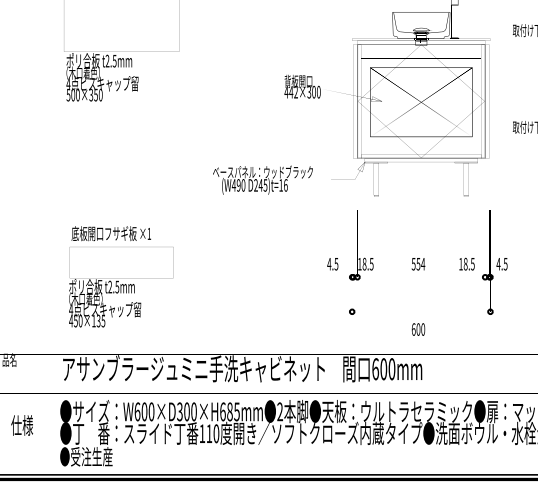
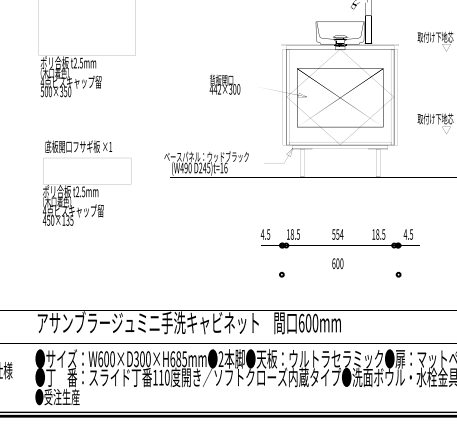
text: (301, 86) -> (224, 84), moved
text: (120, 276) -> (86, 182), moved
text: (418, 329) -> (337, 263), moved

